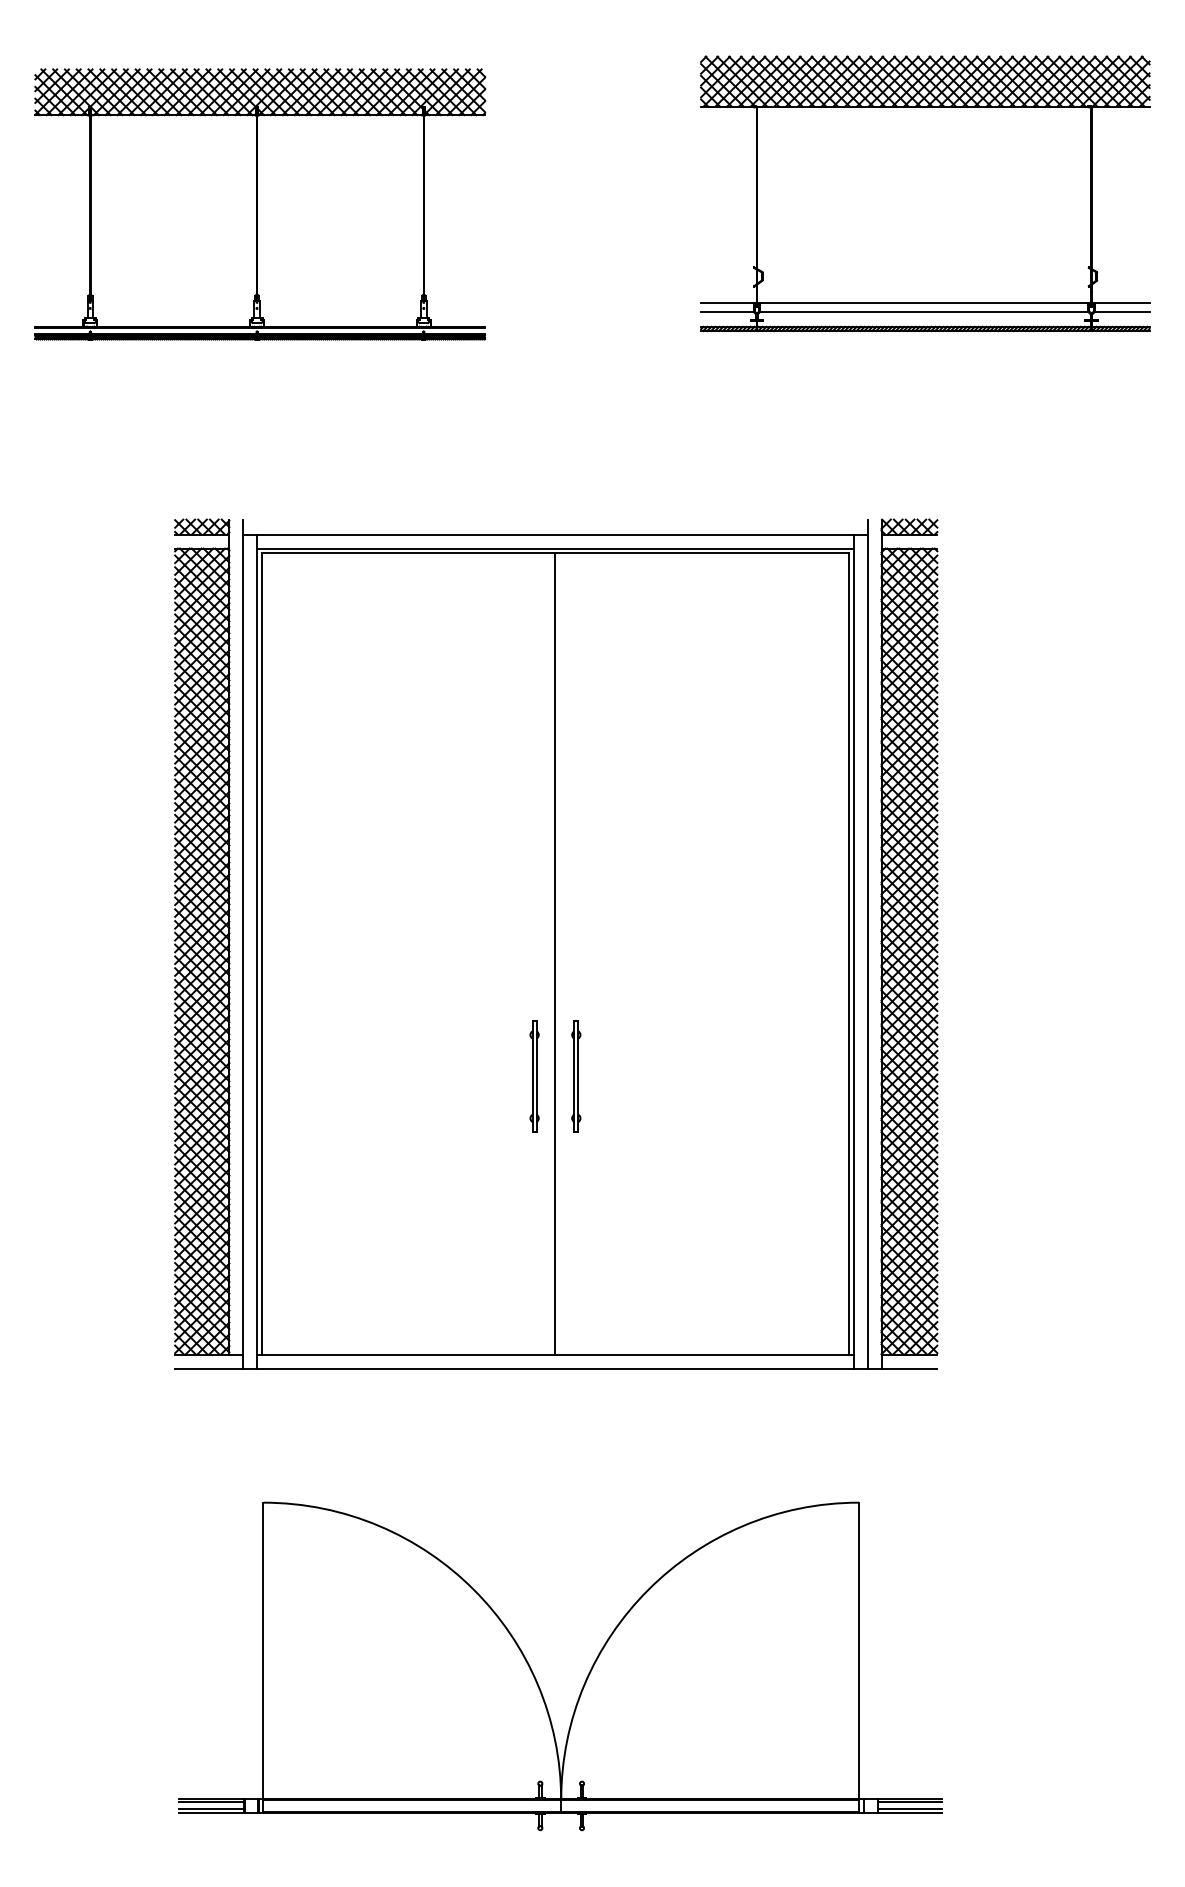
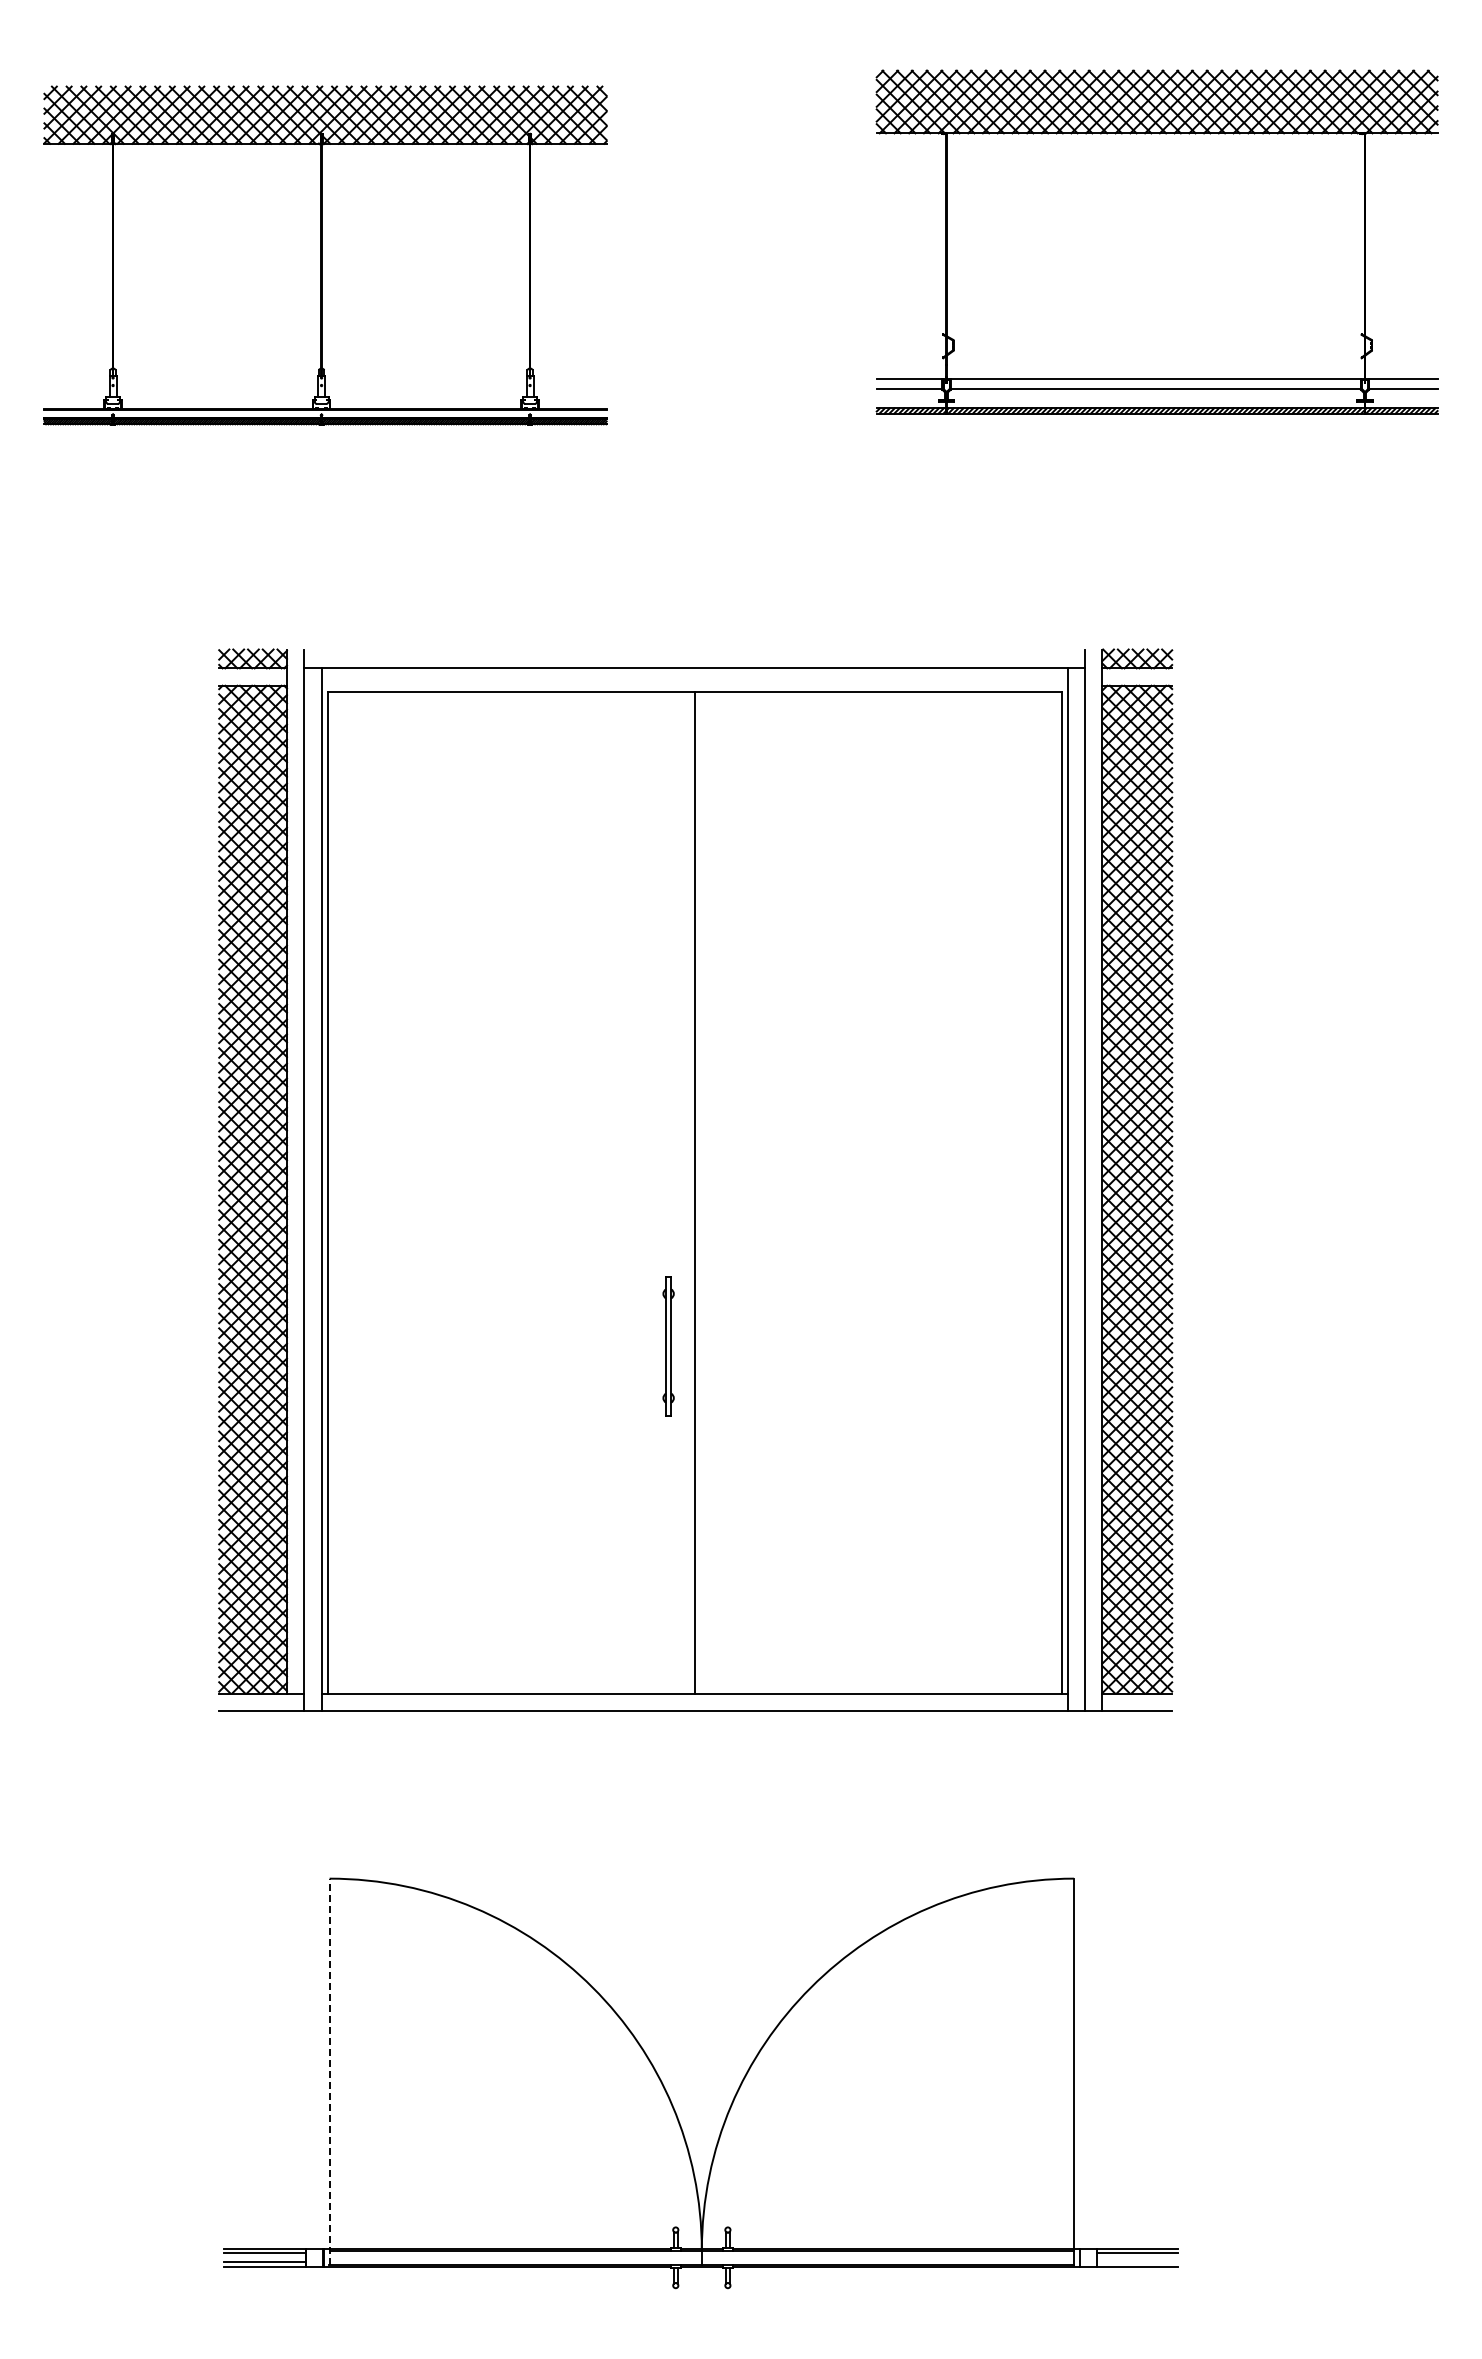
line: (555, 548) -> (694, 685), removed
part: (576, 1077) -> (720, 1346), removed
line: (263, 1656) -> (329, 2071), solid -> dashed
line: (909, 1809) -> (1137, 2262), removed

